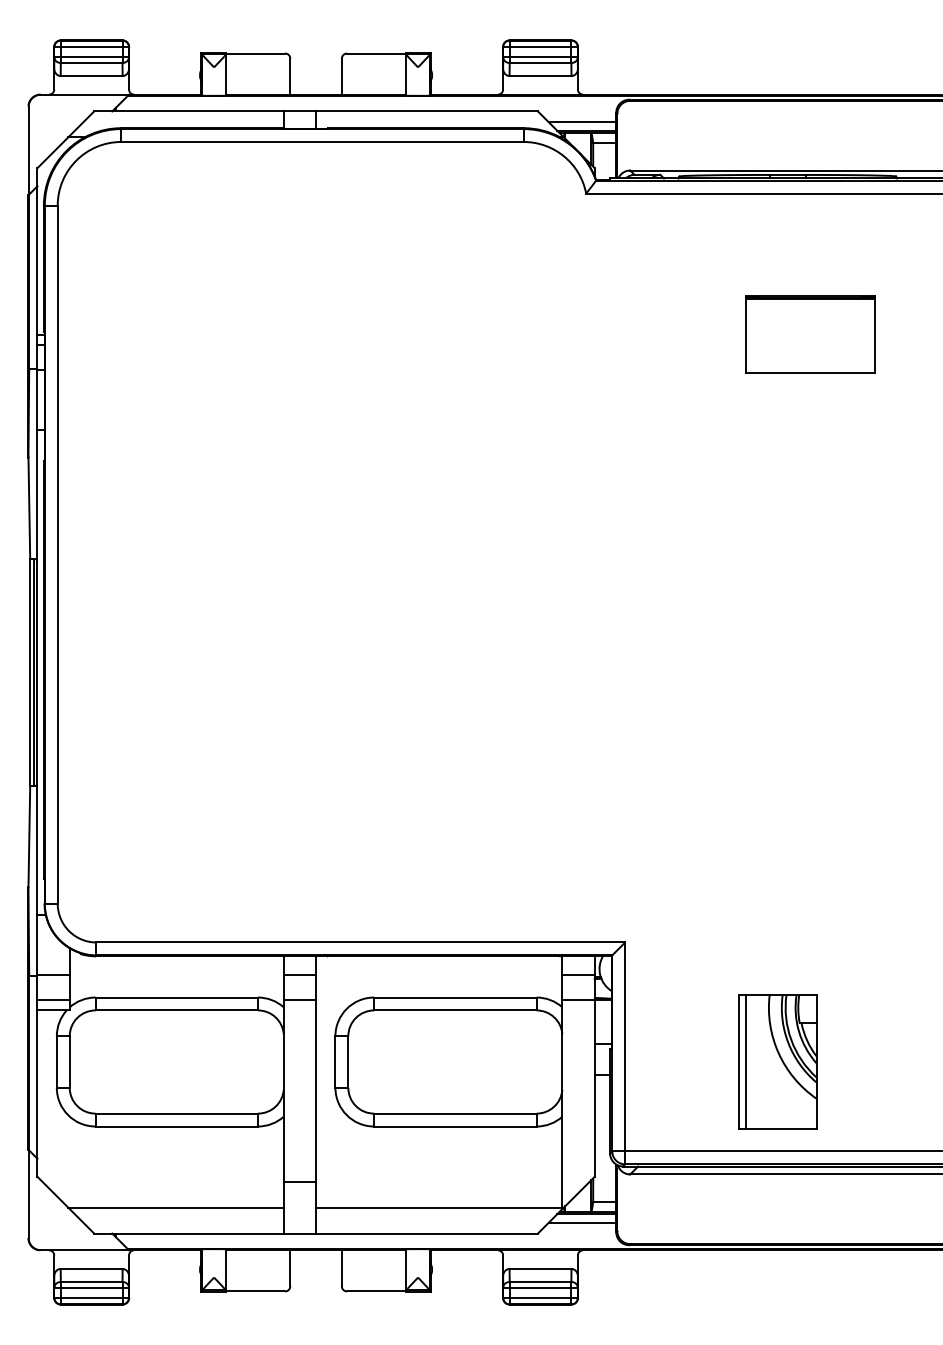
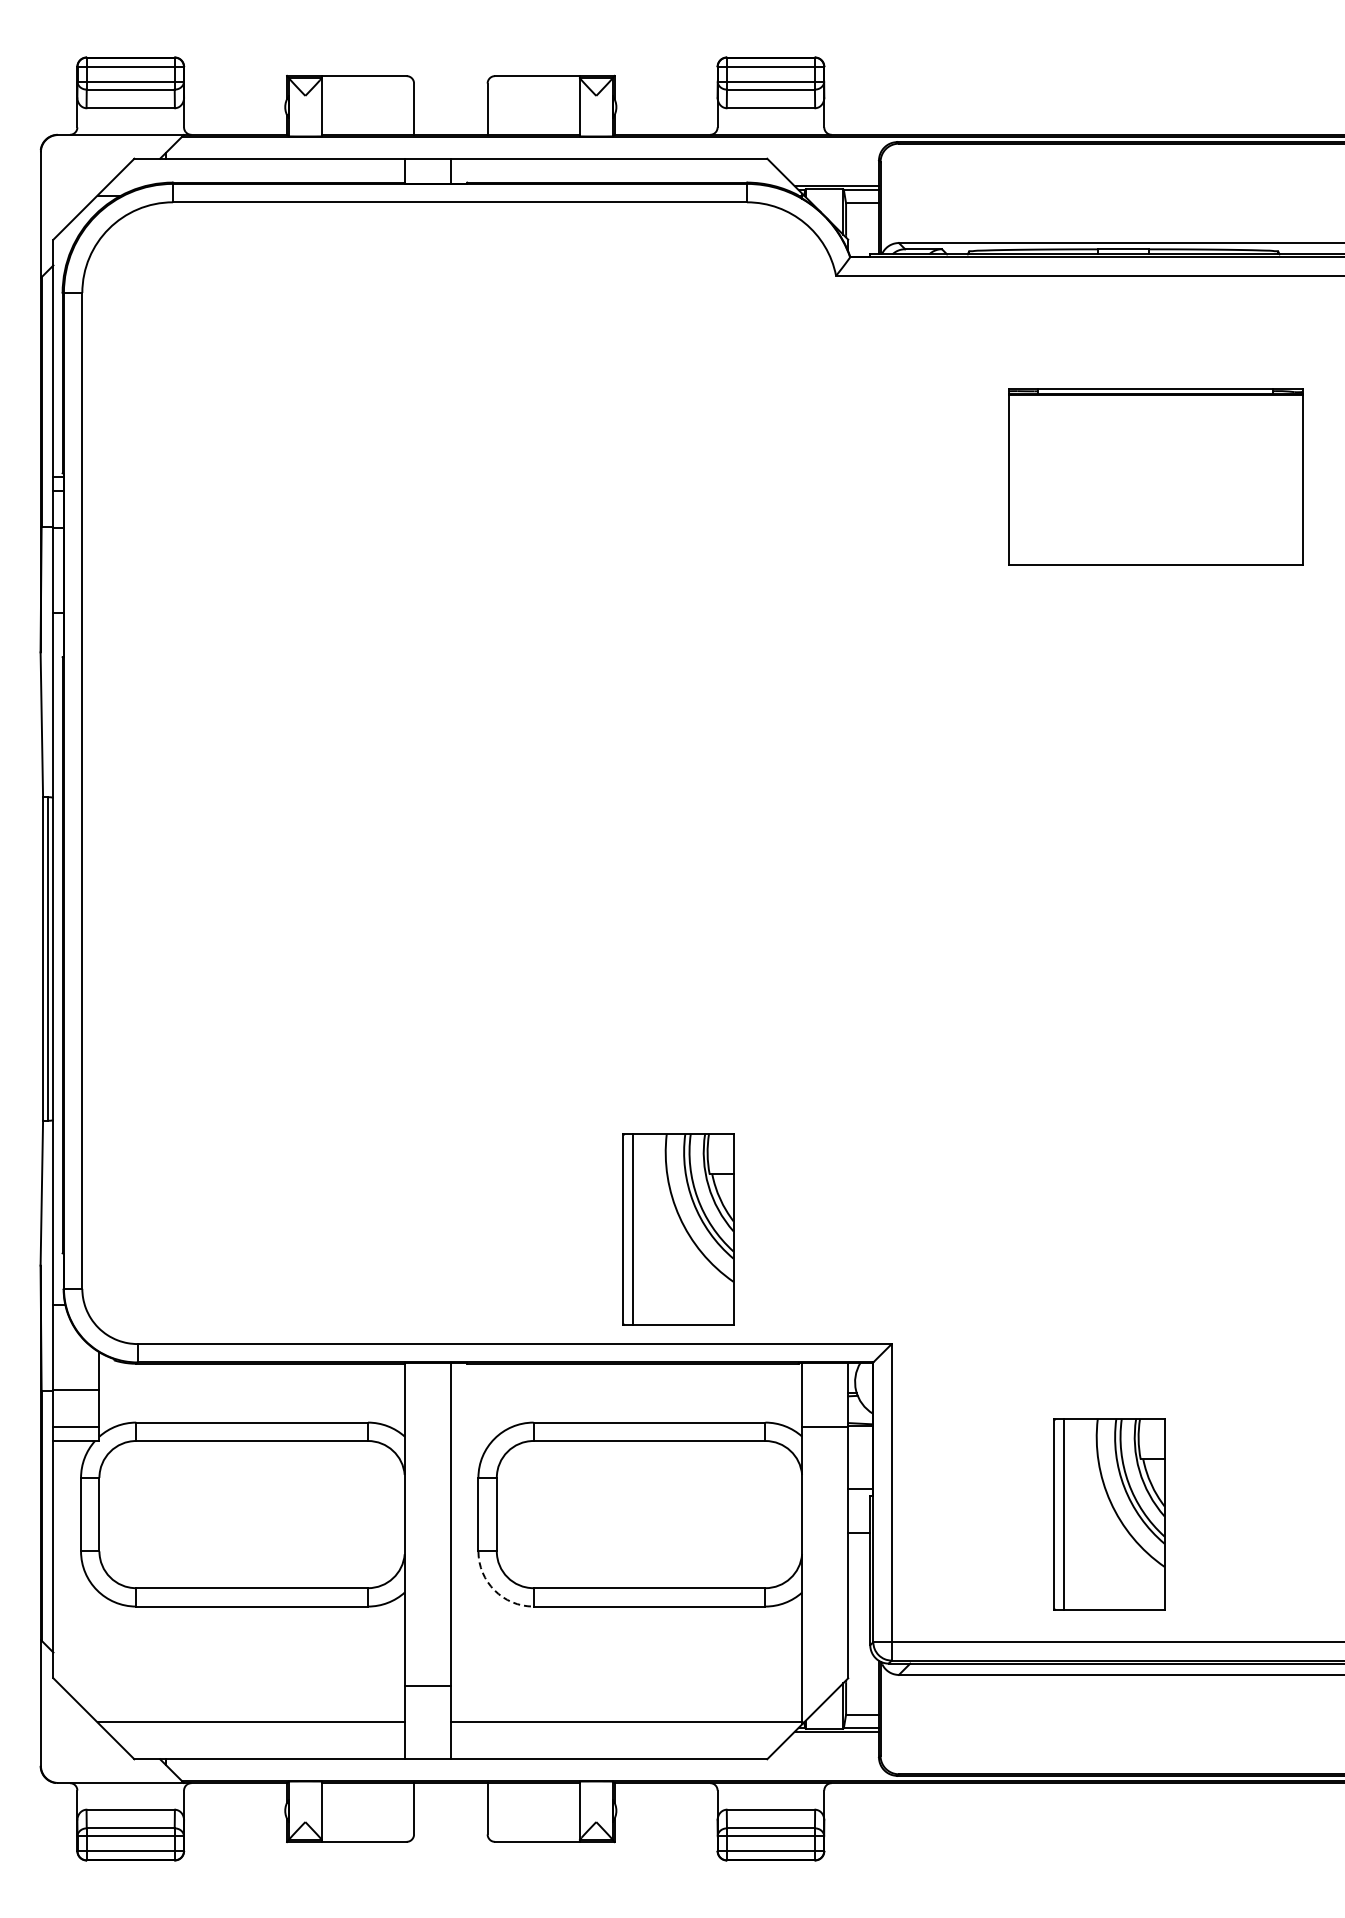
line: (582, 122) -> (830, 174), removed
part: (809, 334) -> (1154, 476), size x1.6
part: (475, 862) -> (678, 1229), added
line: (299, 974) -> (427, 1389), removed
line: (578, 974) -> (825, 1389), removed
line: (299, 1000) -> (427, 1426), removed
arc: (346, 1115) -> (494, 1590), solid -> dashed
line: (582, 1222) -> (830, 1743), removed

